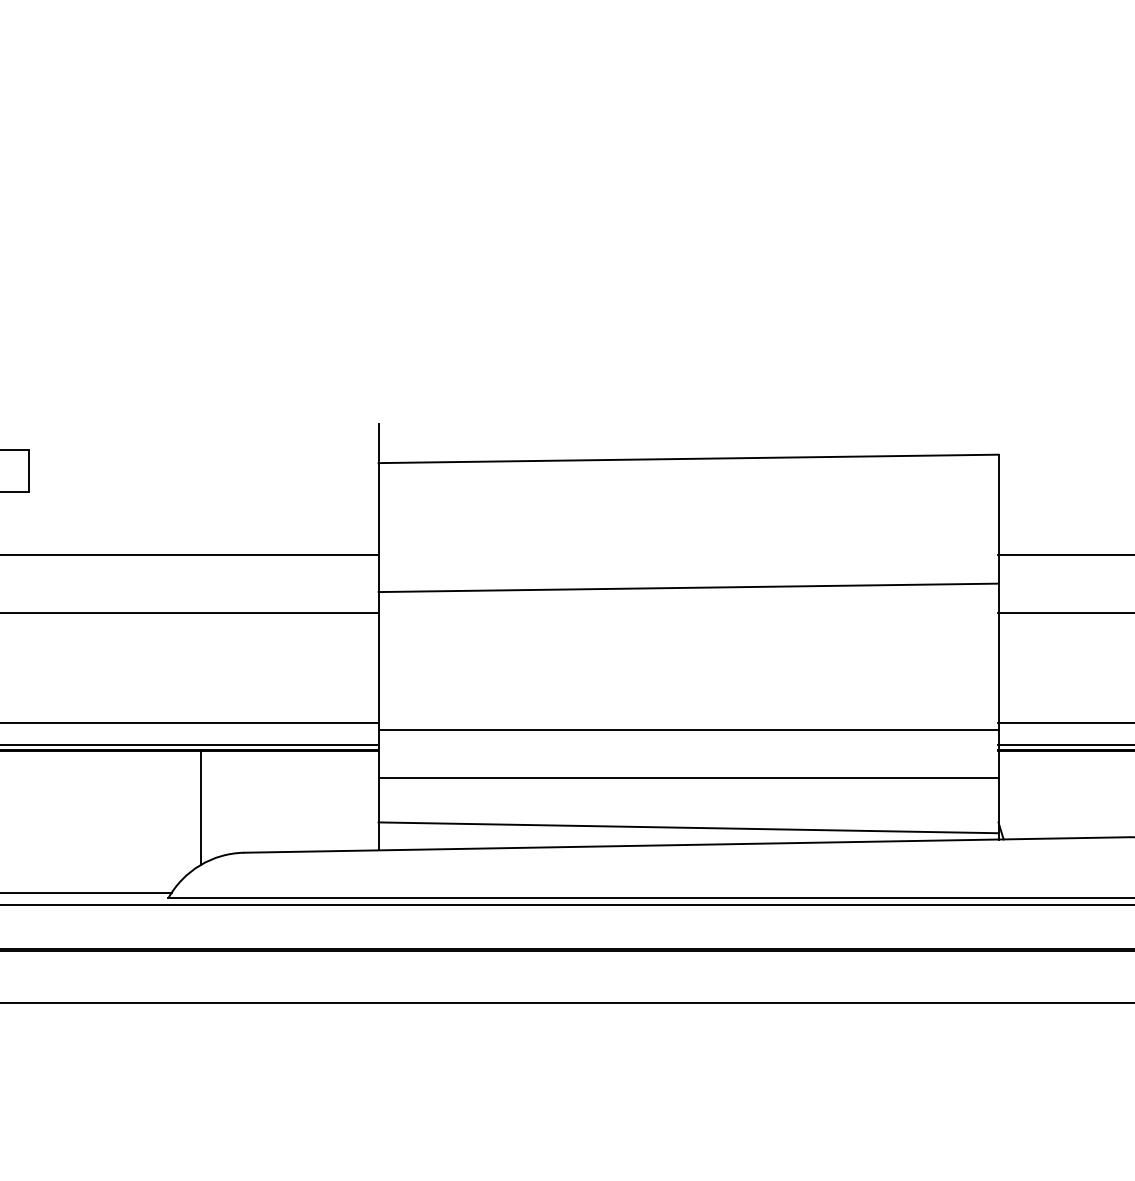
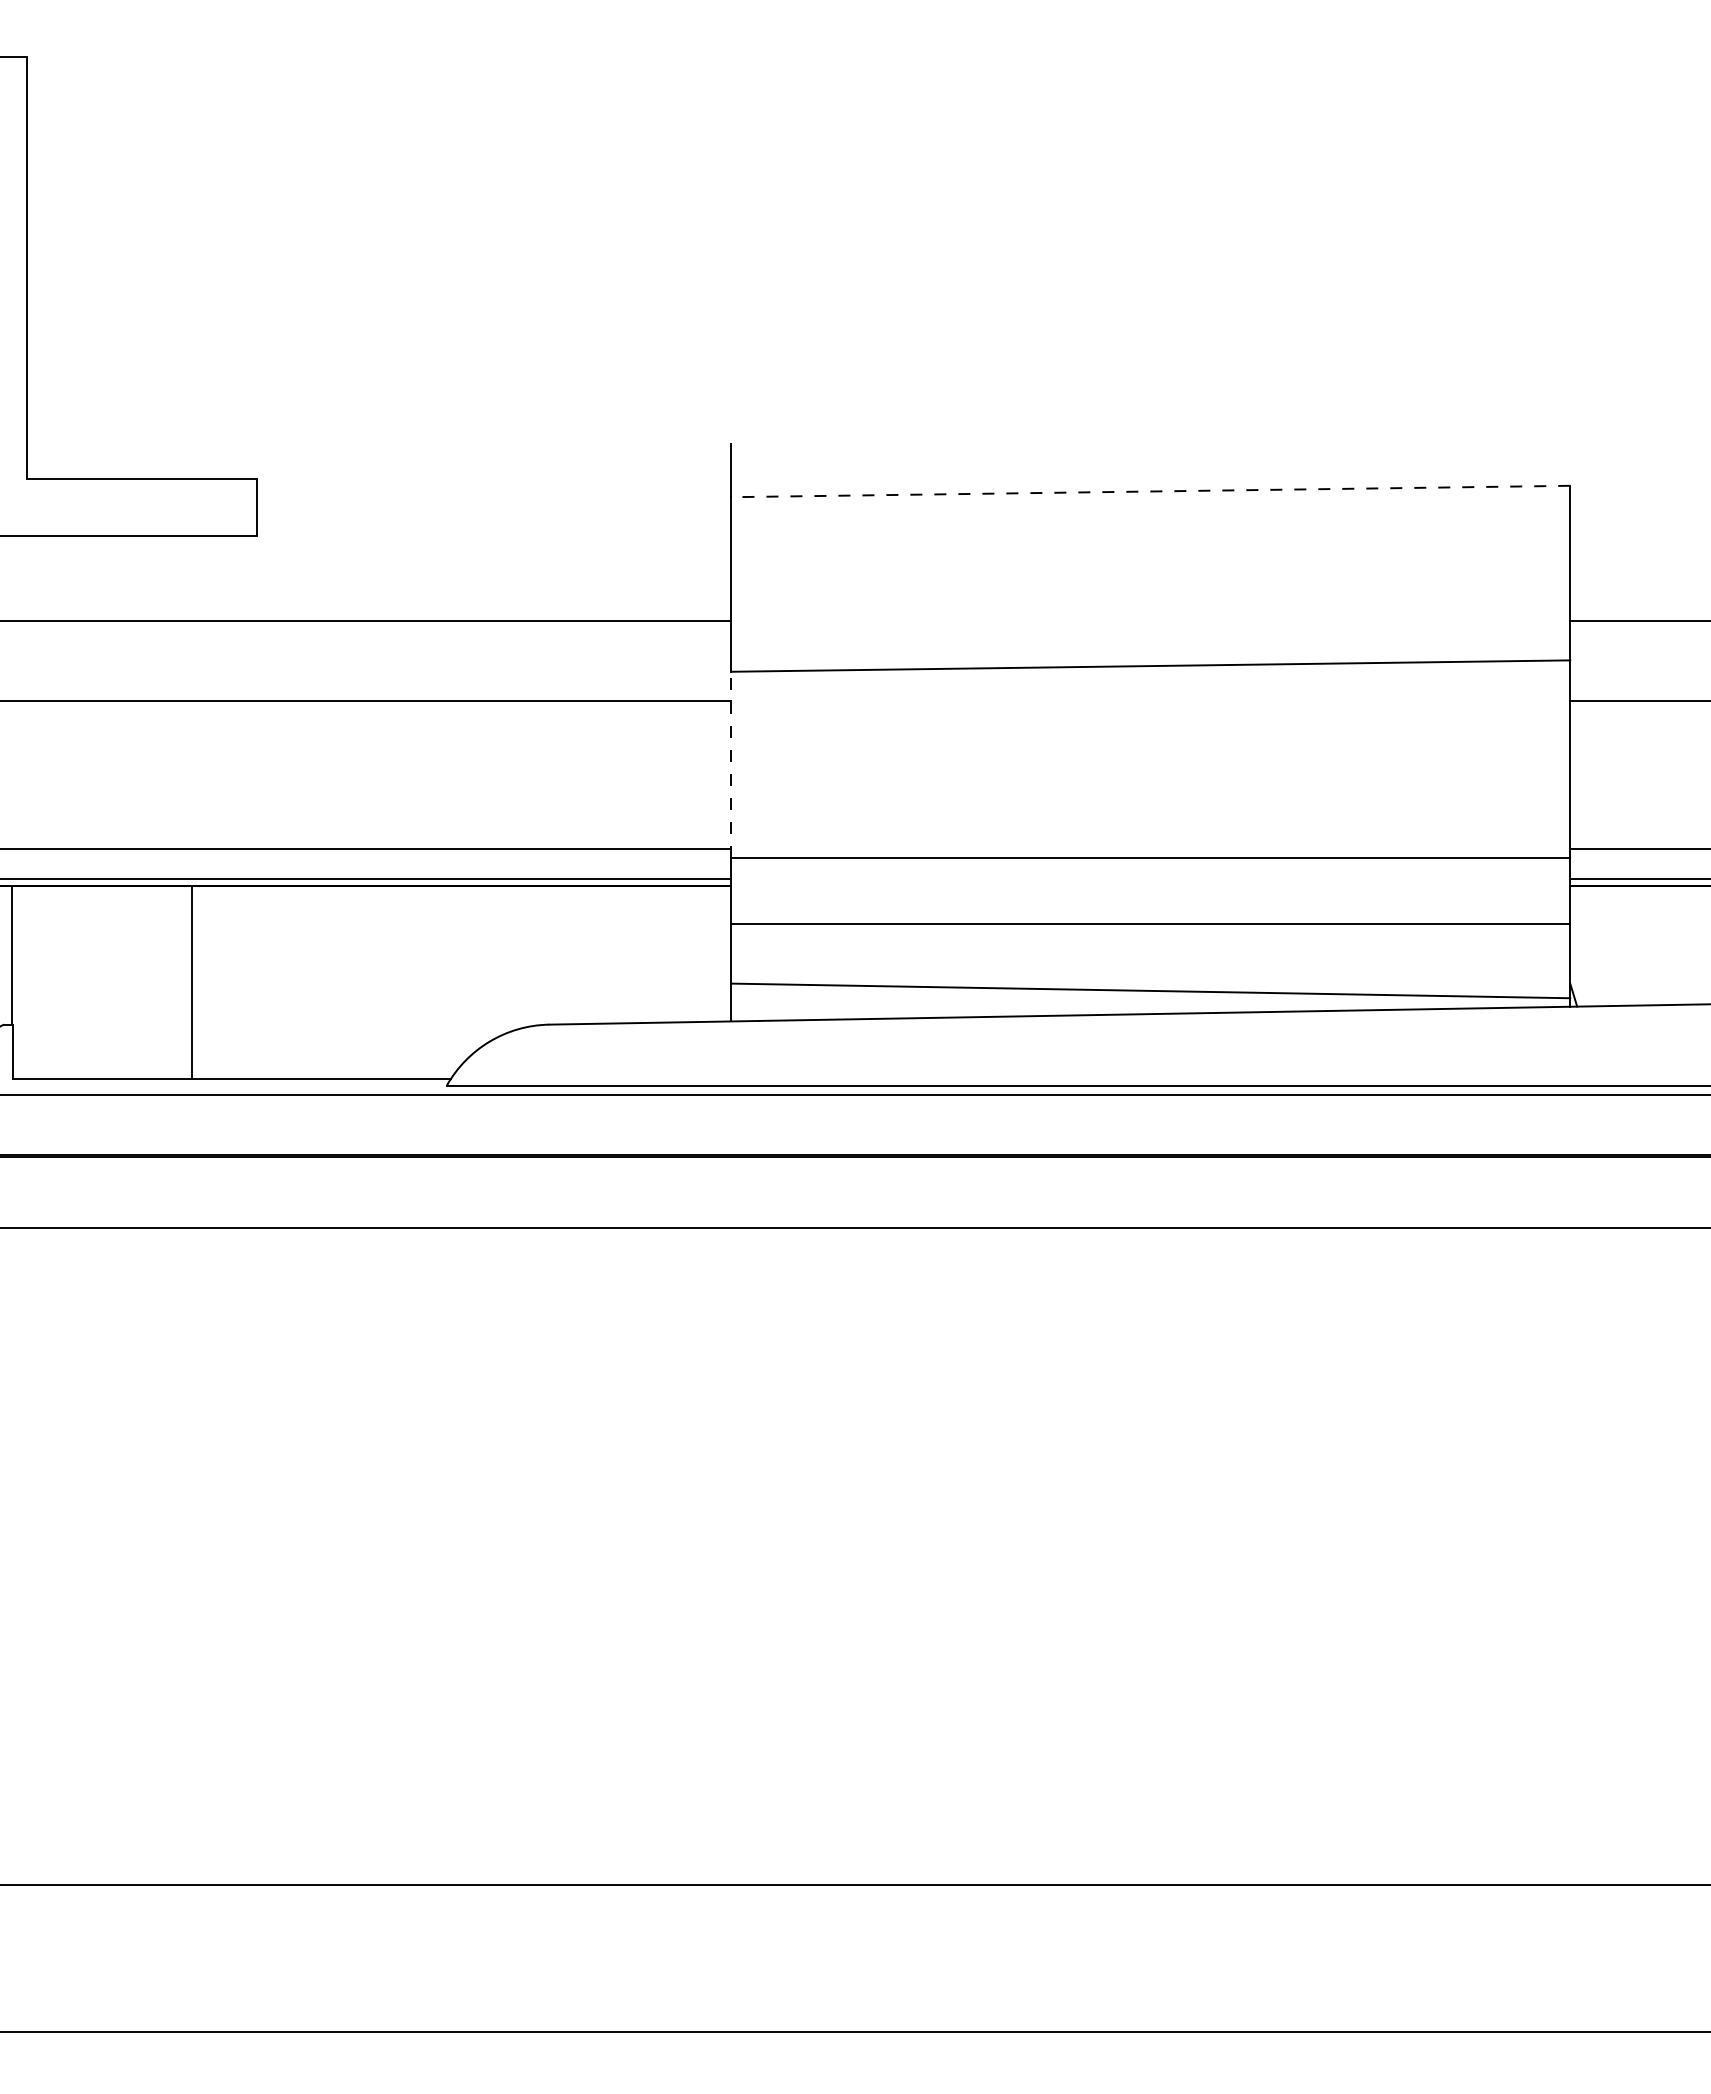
line: (688, 458) -> (1150, 491), solid -> dashed
line: (378, 660) -> (731, 764), solid -> dashed
line: (201, 807) -> (491, 963), removed

